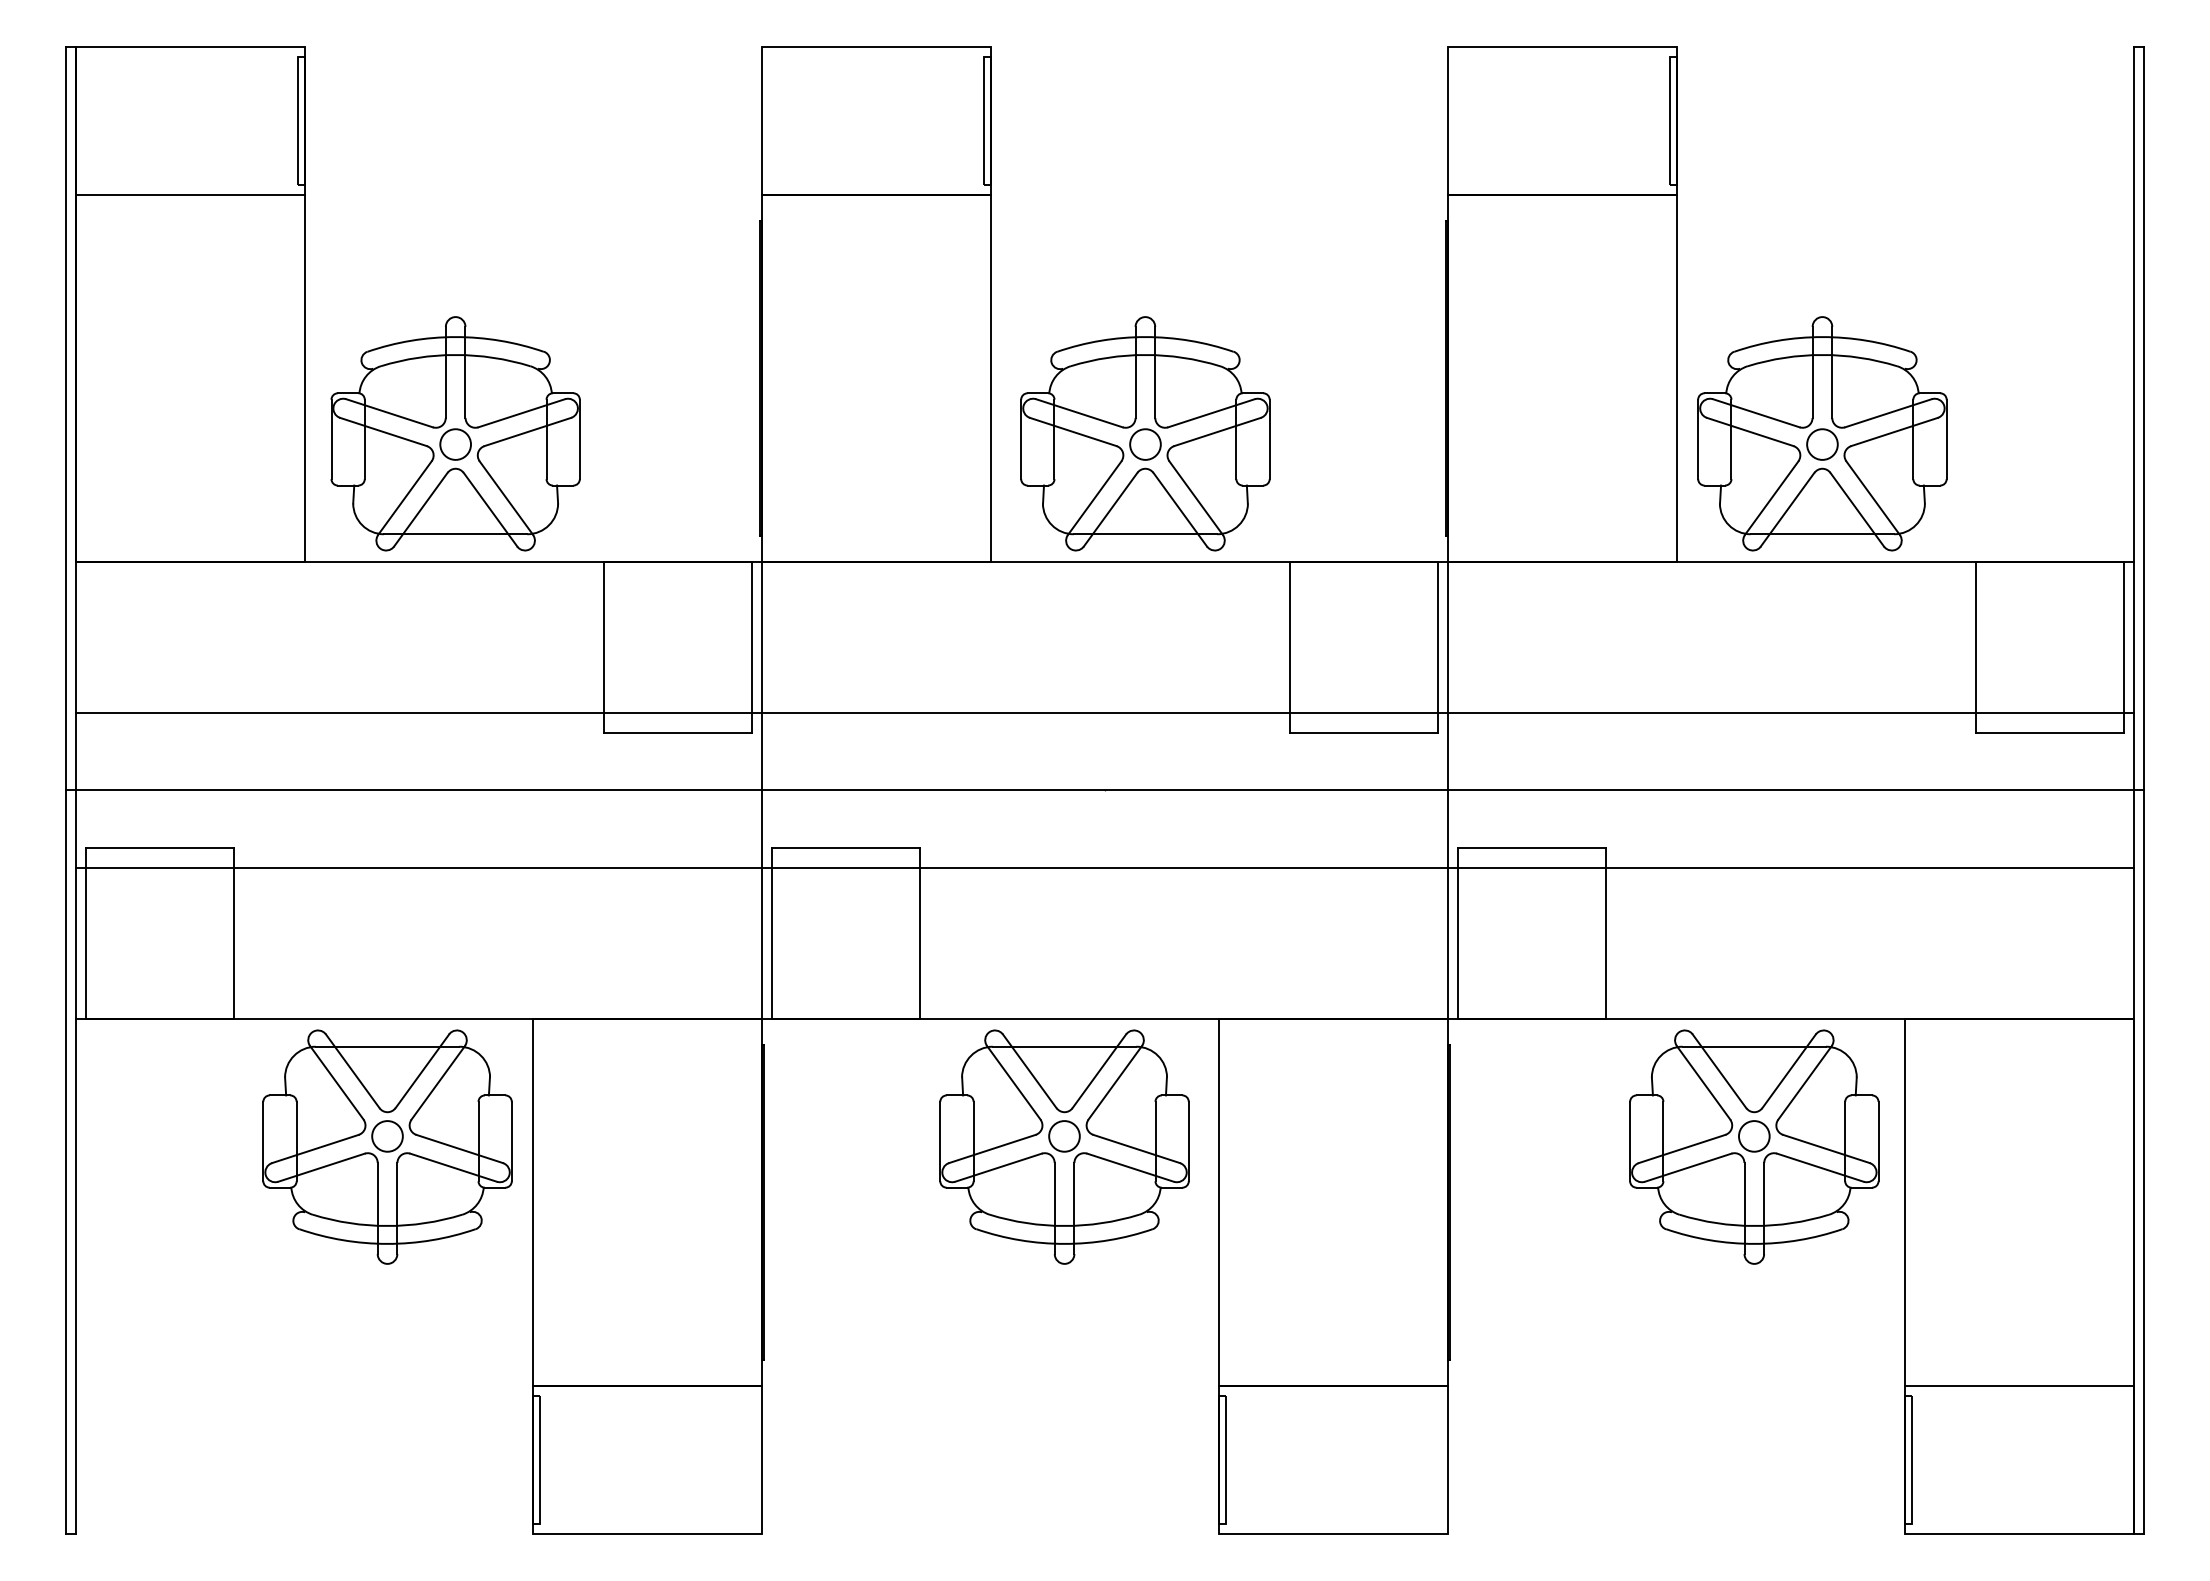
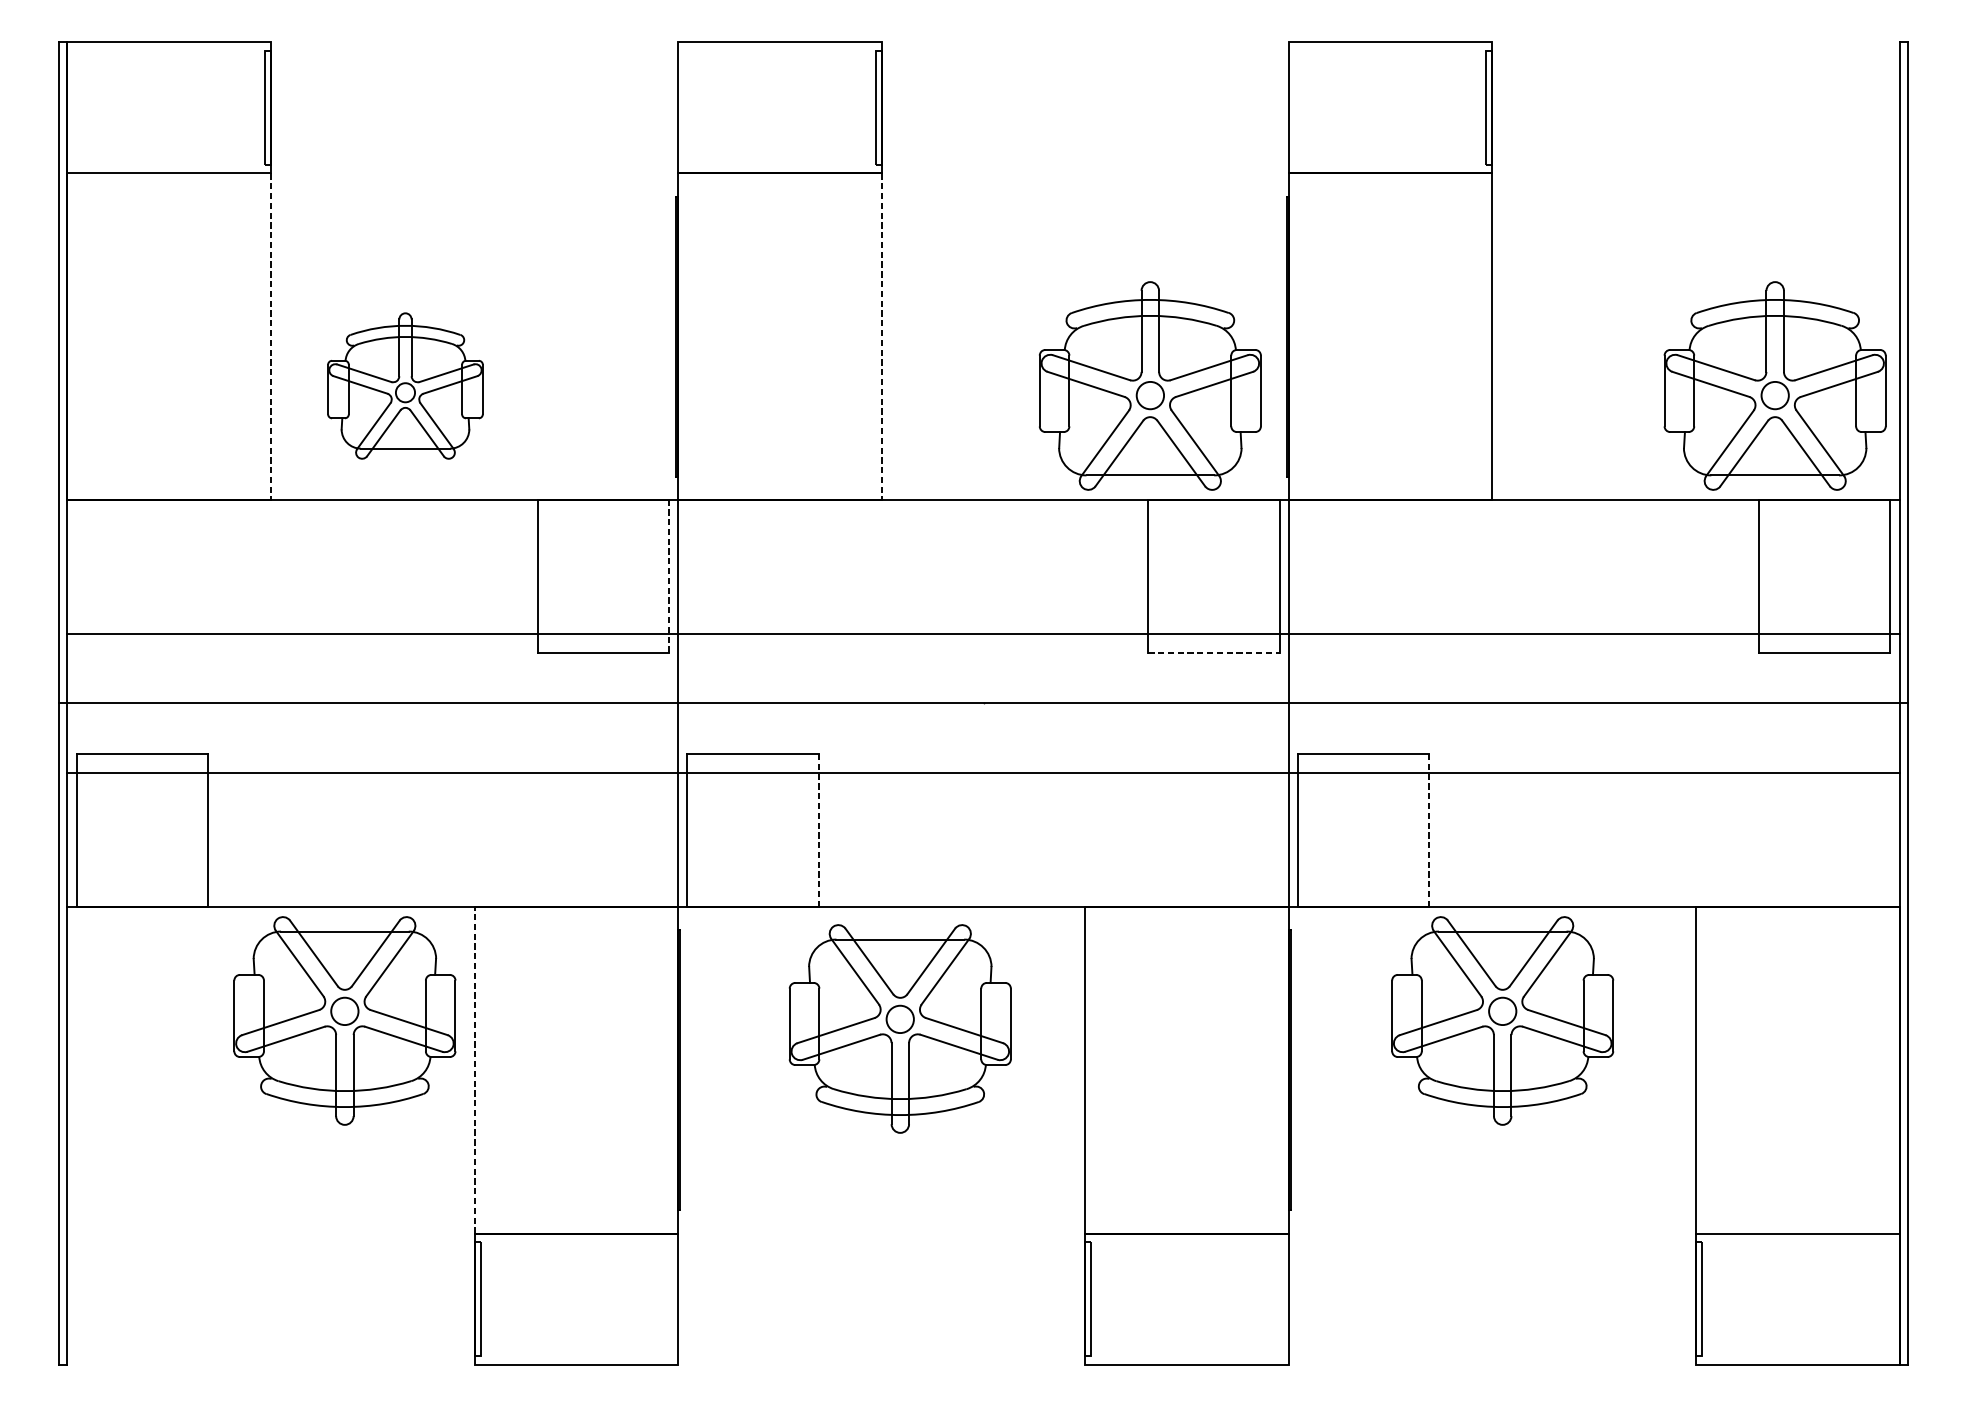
line: (304, 378) -> (270, 336), solid -> dashed
line: (990, 378) -> (881, 336), solid -> dashed
part: (455, 433) -> (405, 385), size x0.7
part: (1145, 433) -> (1150, 385), moved
part: (1822, 433) -> (1775, 385), moved
line: (751, 647) -> (668, 576), solid -> dashed
line: (1364, 733) -> (1214, 652), solid -> dashed
line: (919, 933) -> (818, 830), solid -> dashed
line: (1605, 933) -> (1428, 830), solid -> dashed
part: (1064, 1146) -> (900, 1028), moved
part: (1754, 1146) -> (1502, 1020), moved
line: (533, 1202) -> (474, 1070), solid -> dashed

